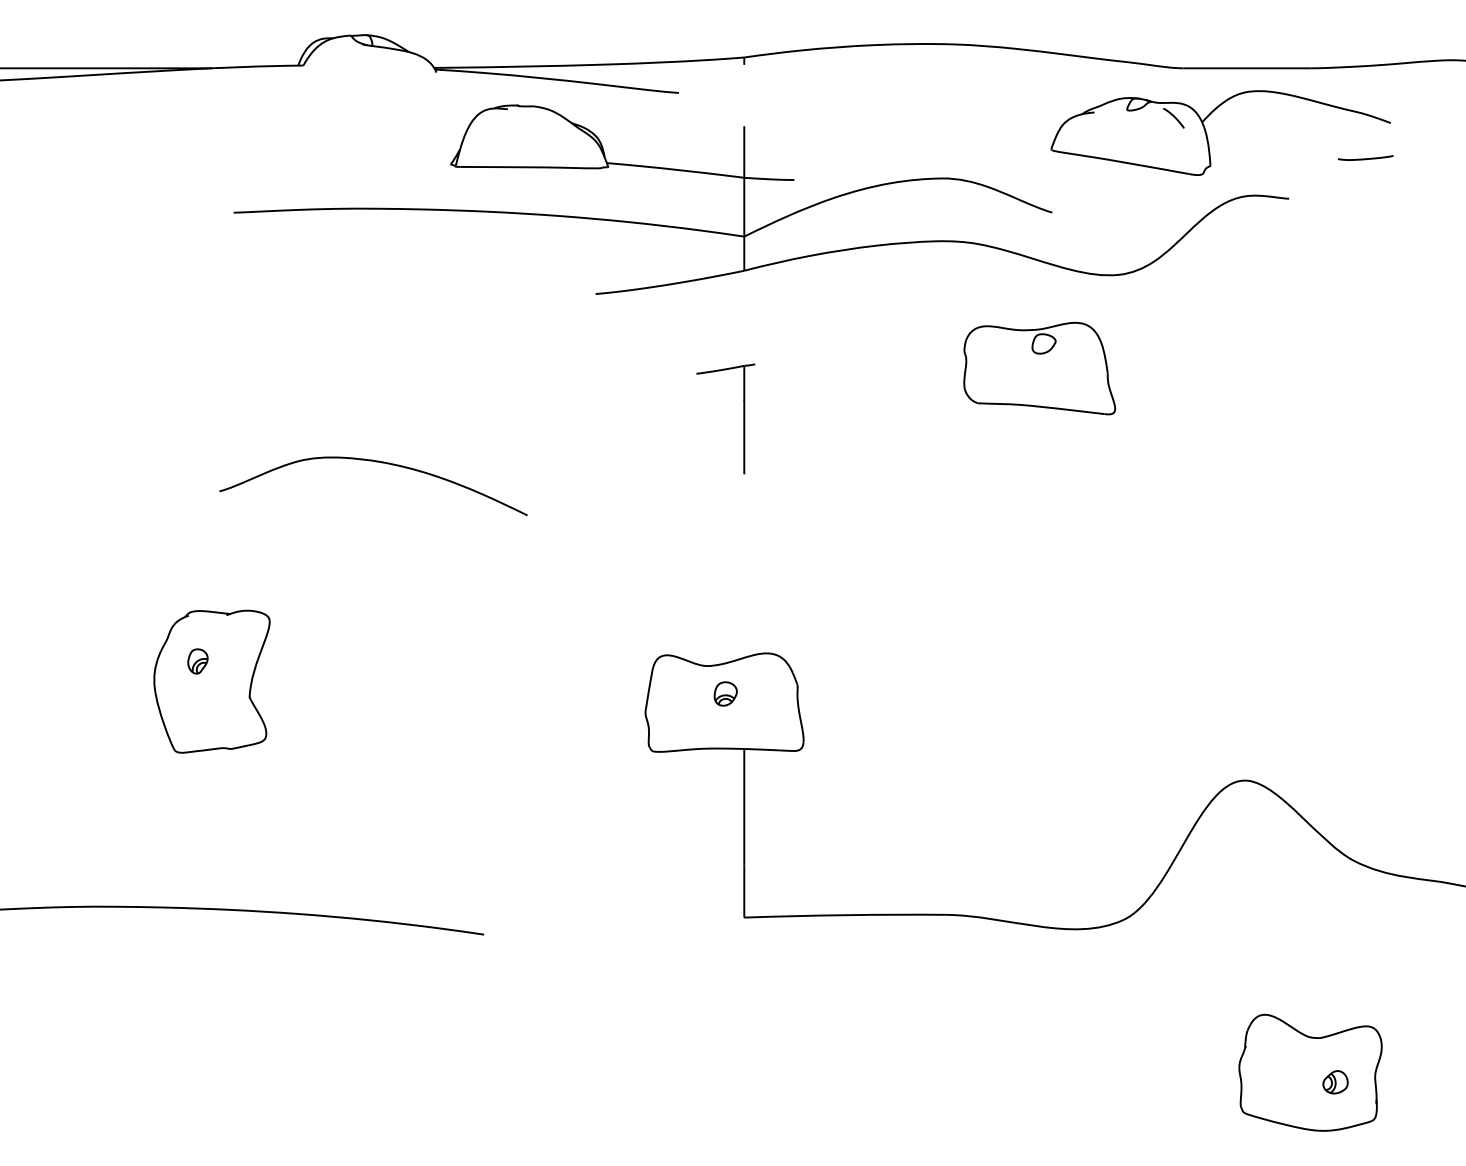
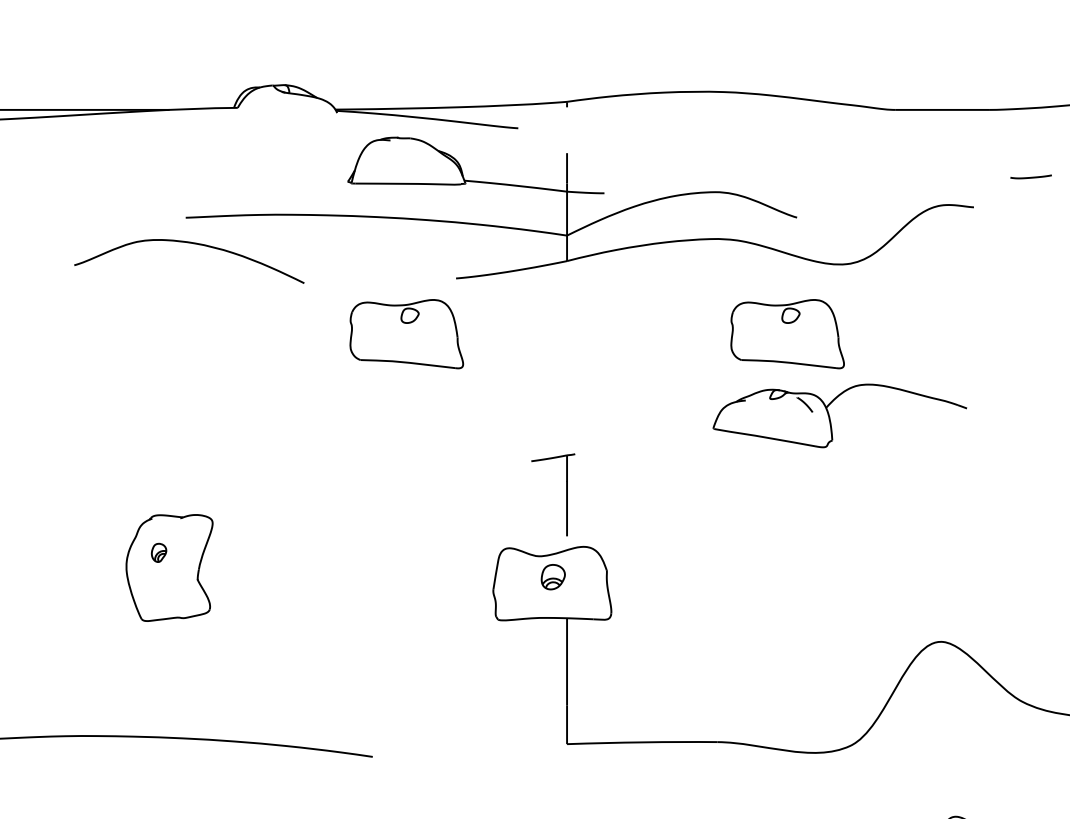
part: (1207, 134) -> (830, 416), moved
part: (529, 368) -> (406, 334), added
part: (743, 418) -> (566, 494), moved
curve: (375, 462) -> (190, 243), moved
part: (725, 693) -> (553, 576), size x1.4

